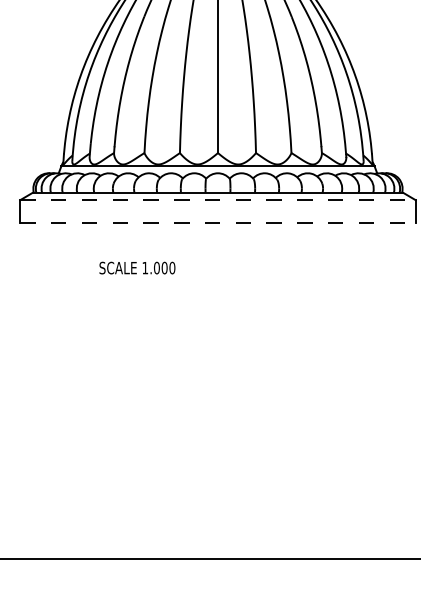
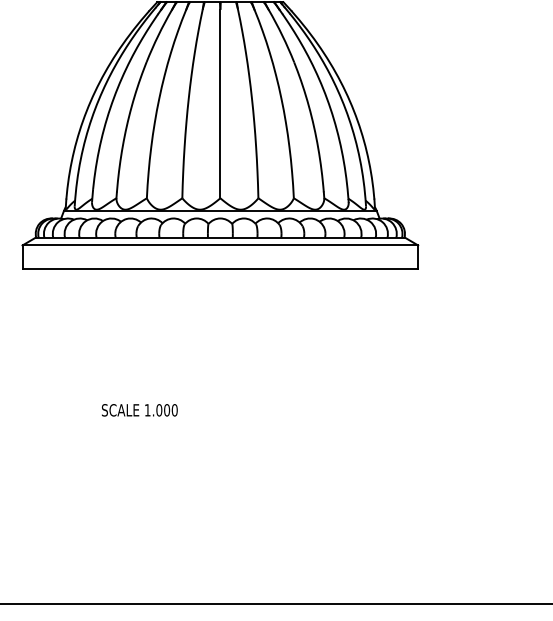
line: (218, 200) -> (220, 245), dashed -> solid
line: (218, 223) -> (220, 268), dashed -> solid
text: (137, 268) -> (139, 410), moved

